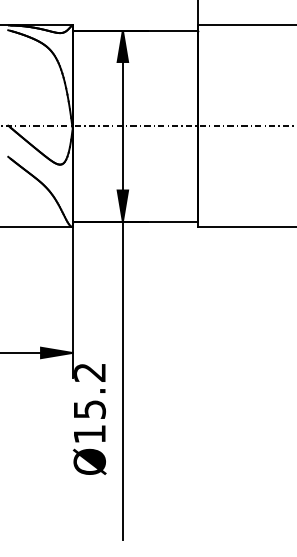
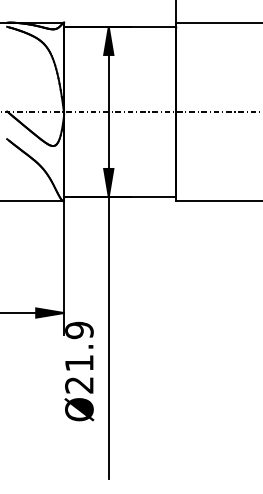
text: (89, 403) -> (79, 357), Ø15.2 -> Ø21.9

